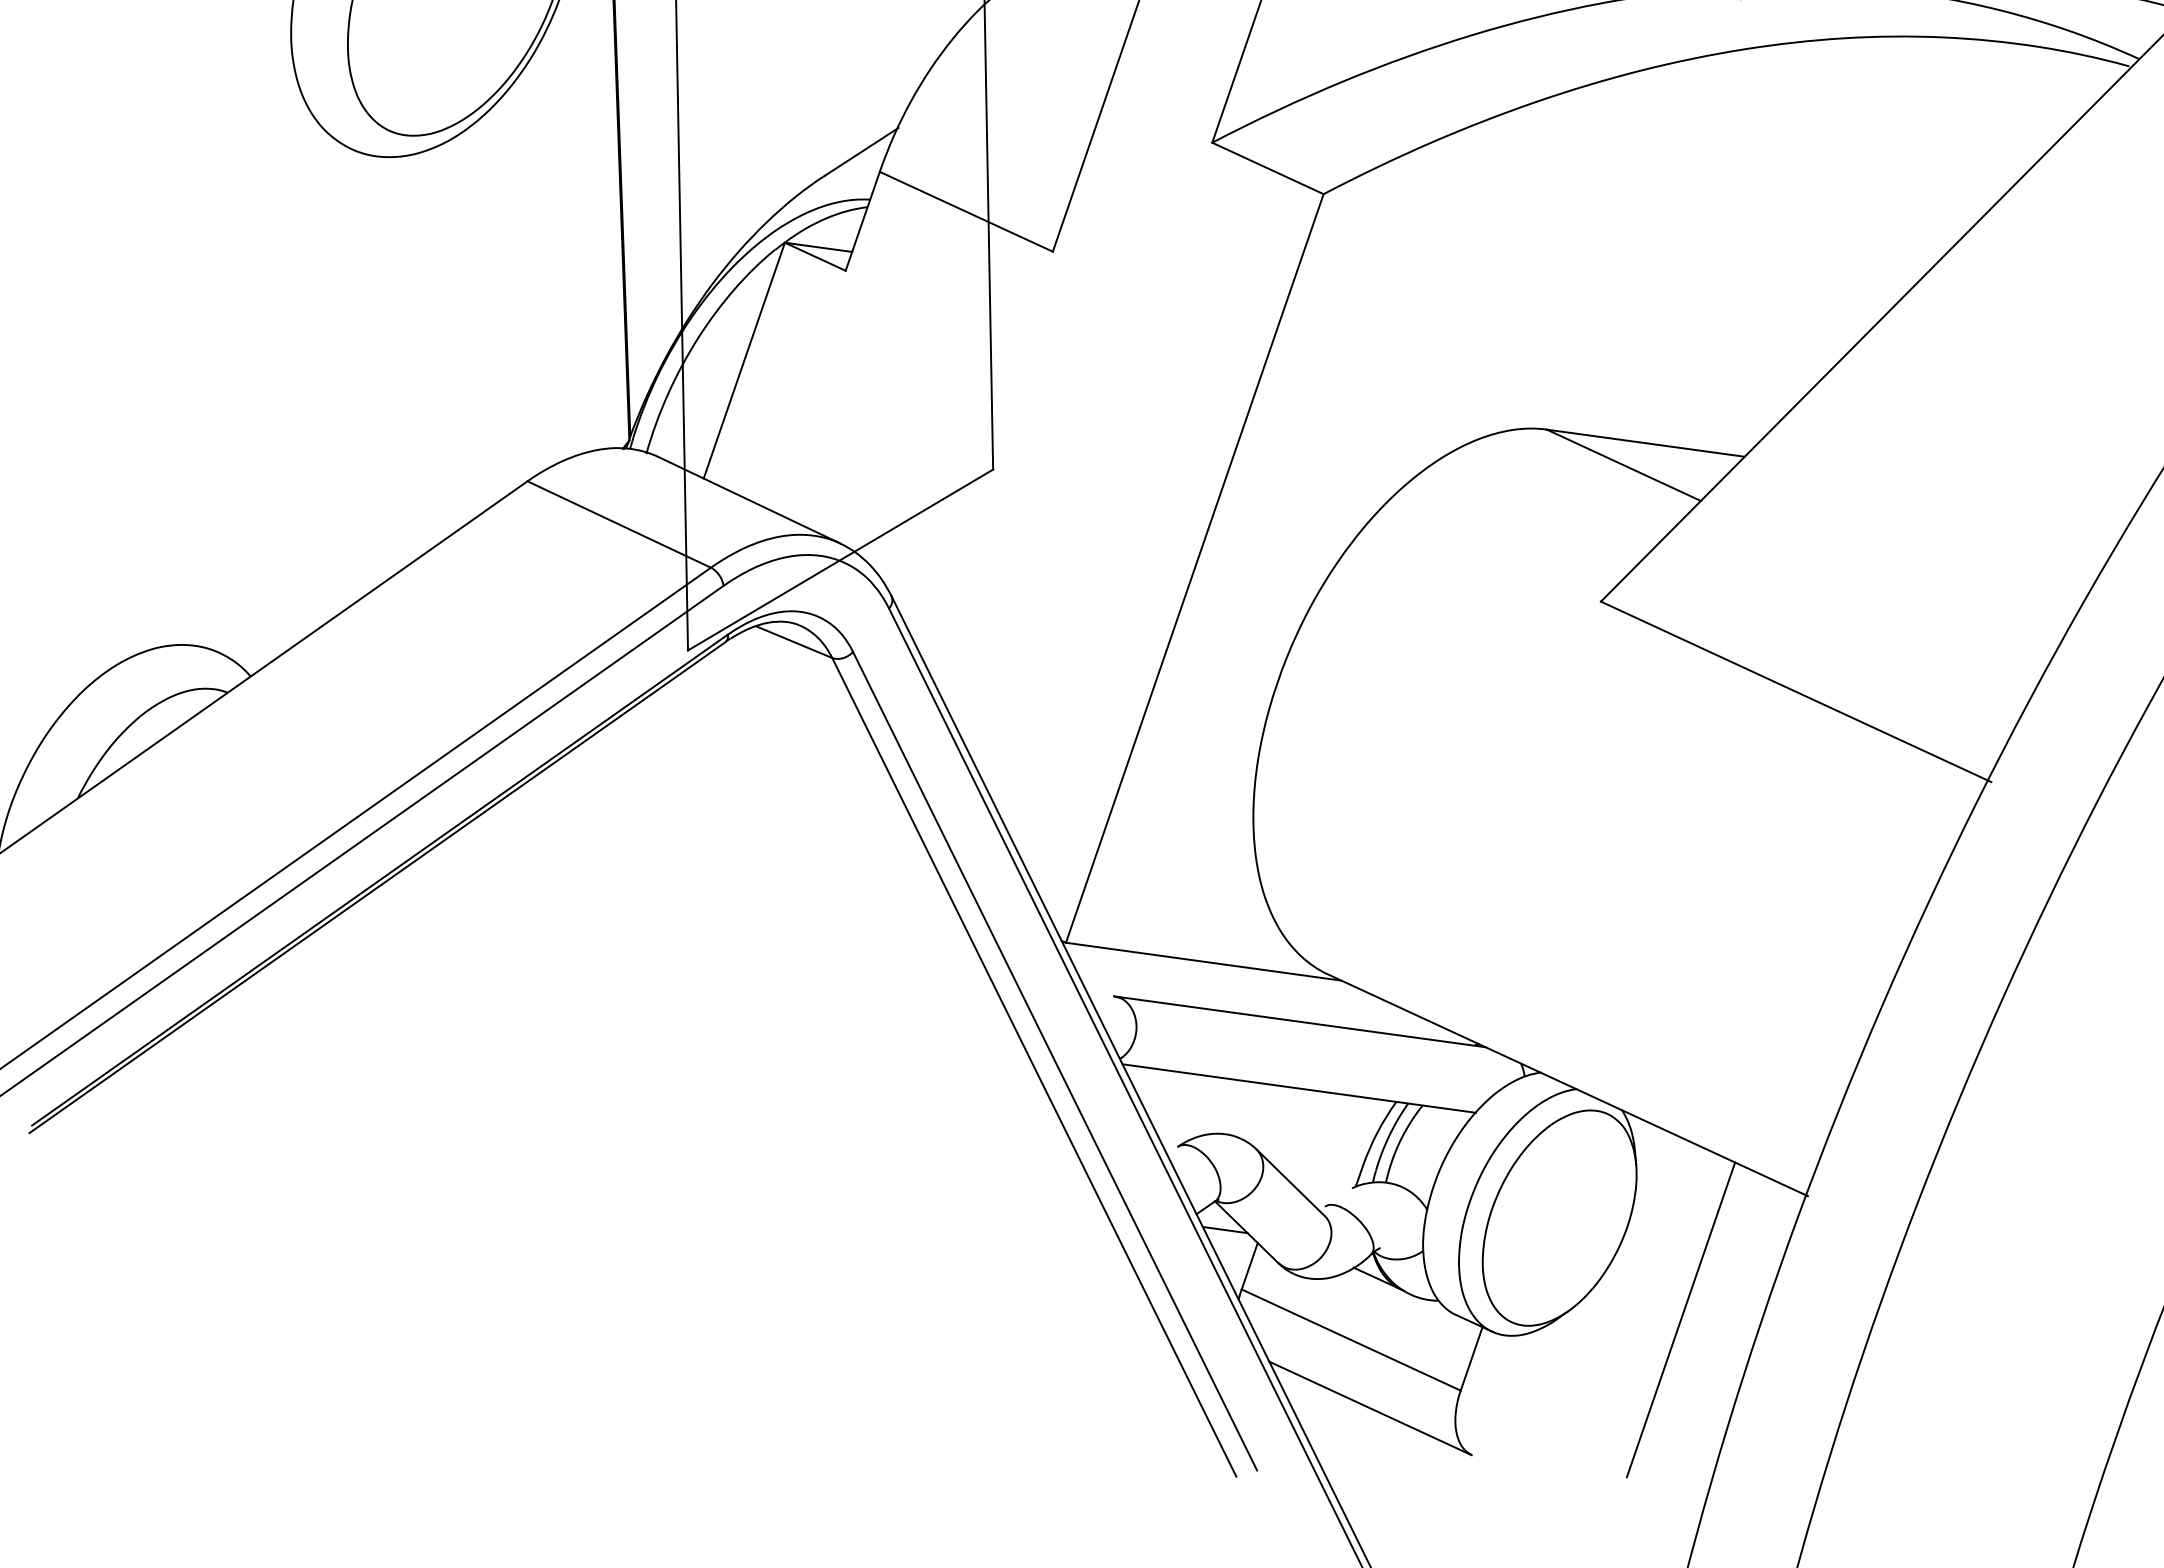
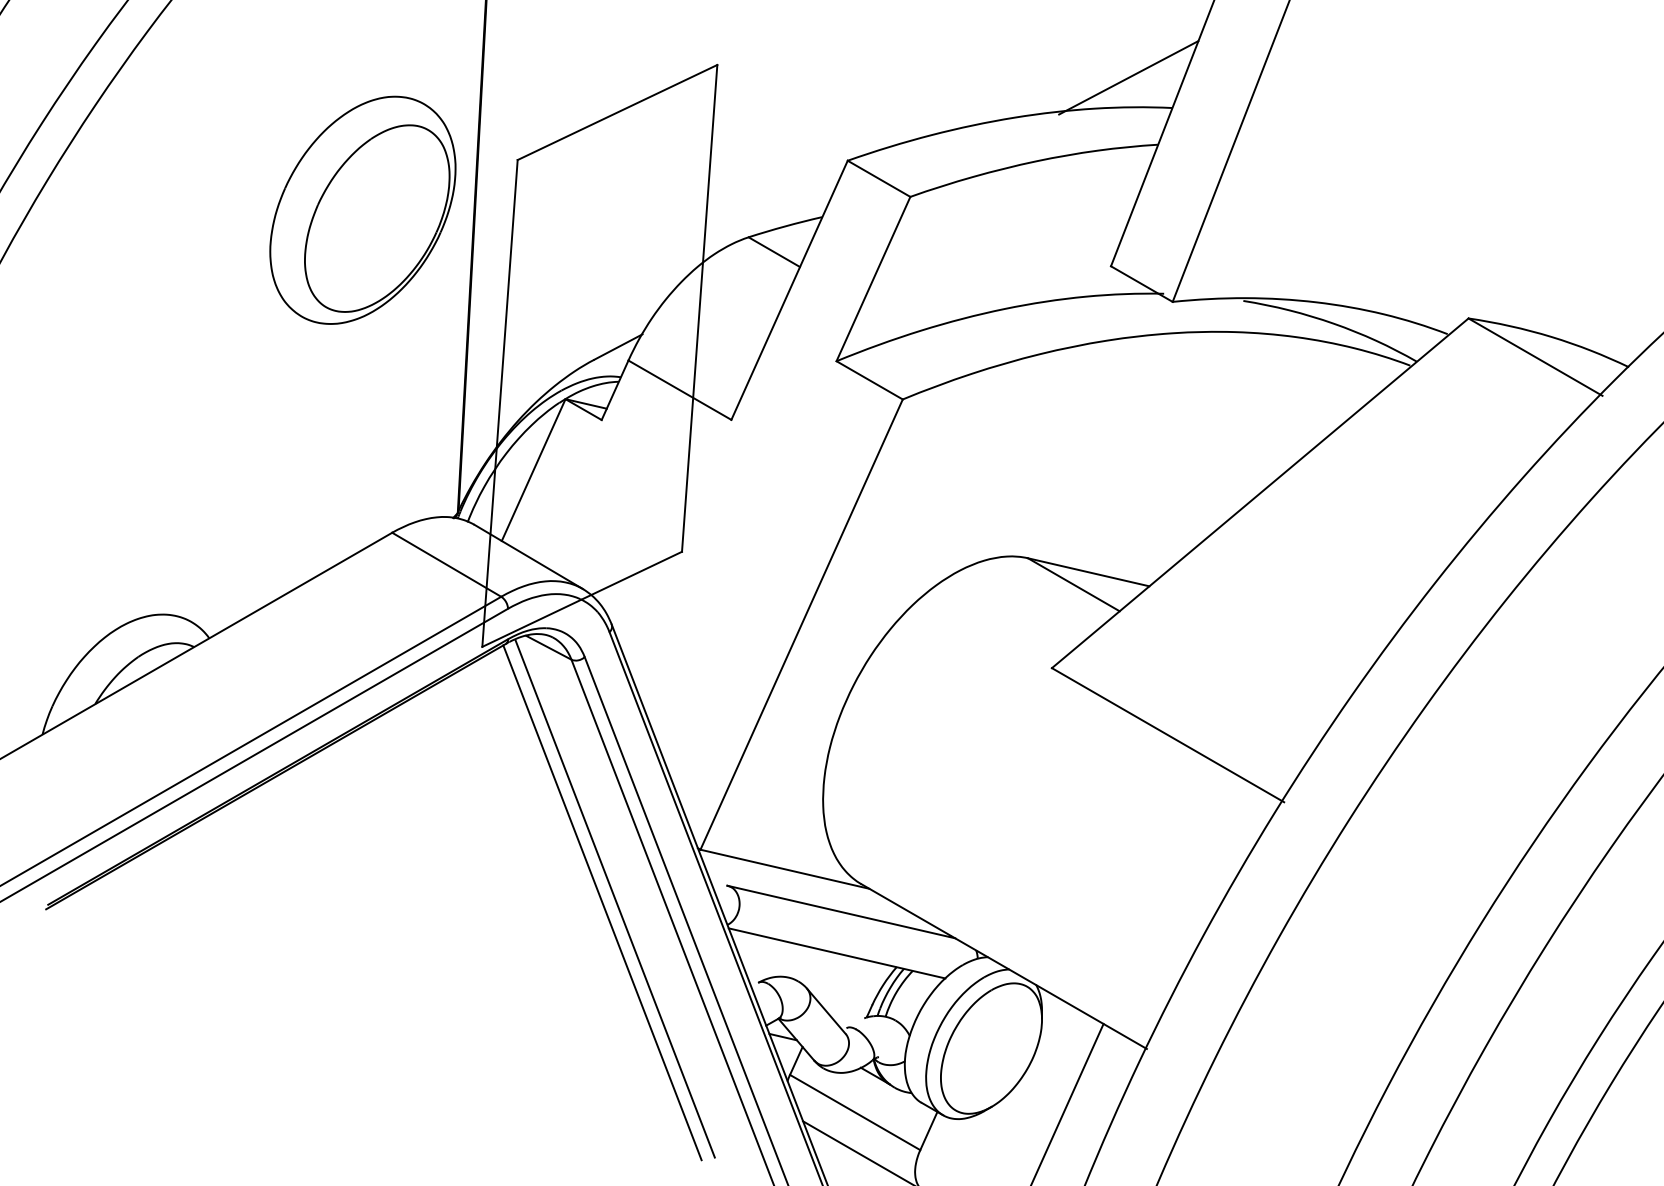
line: (935, 1033) -> (614, 898), added
line: (917, 1041) -> (602, 902), added

